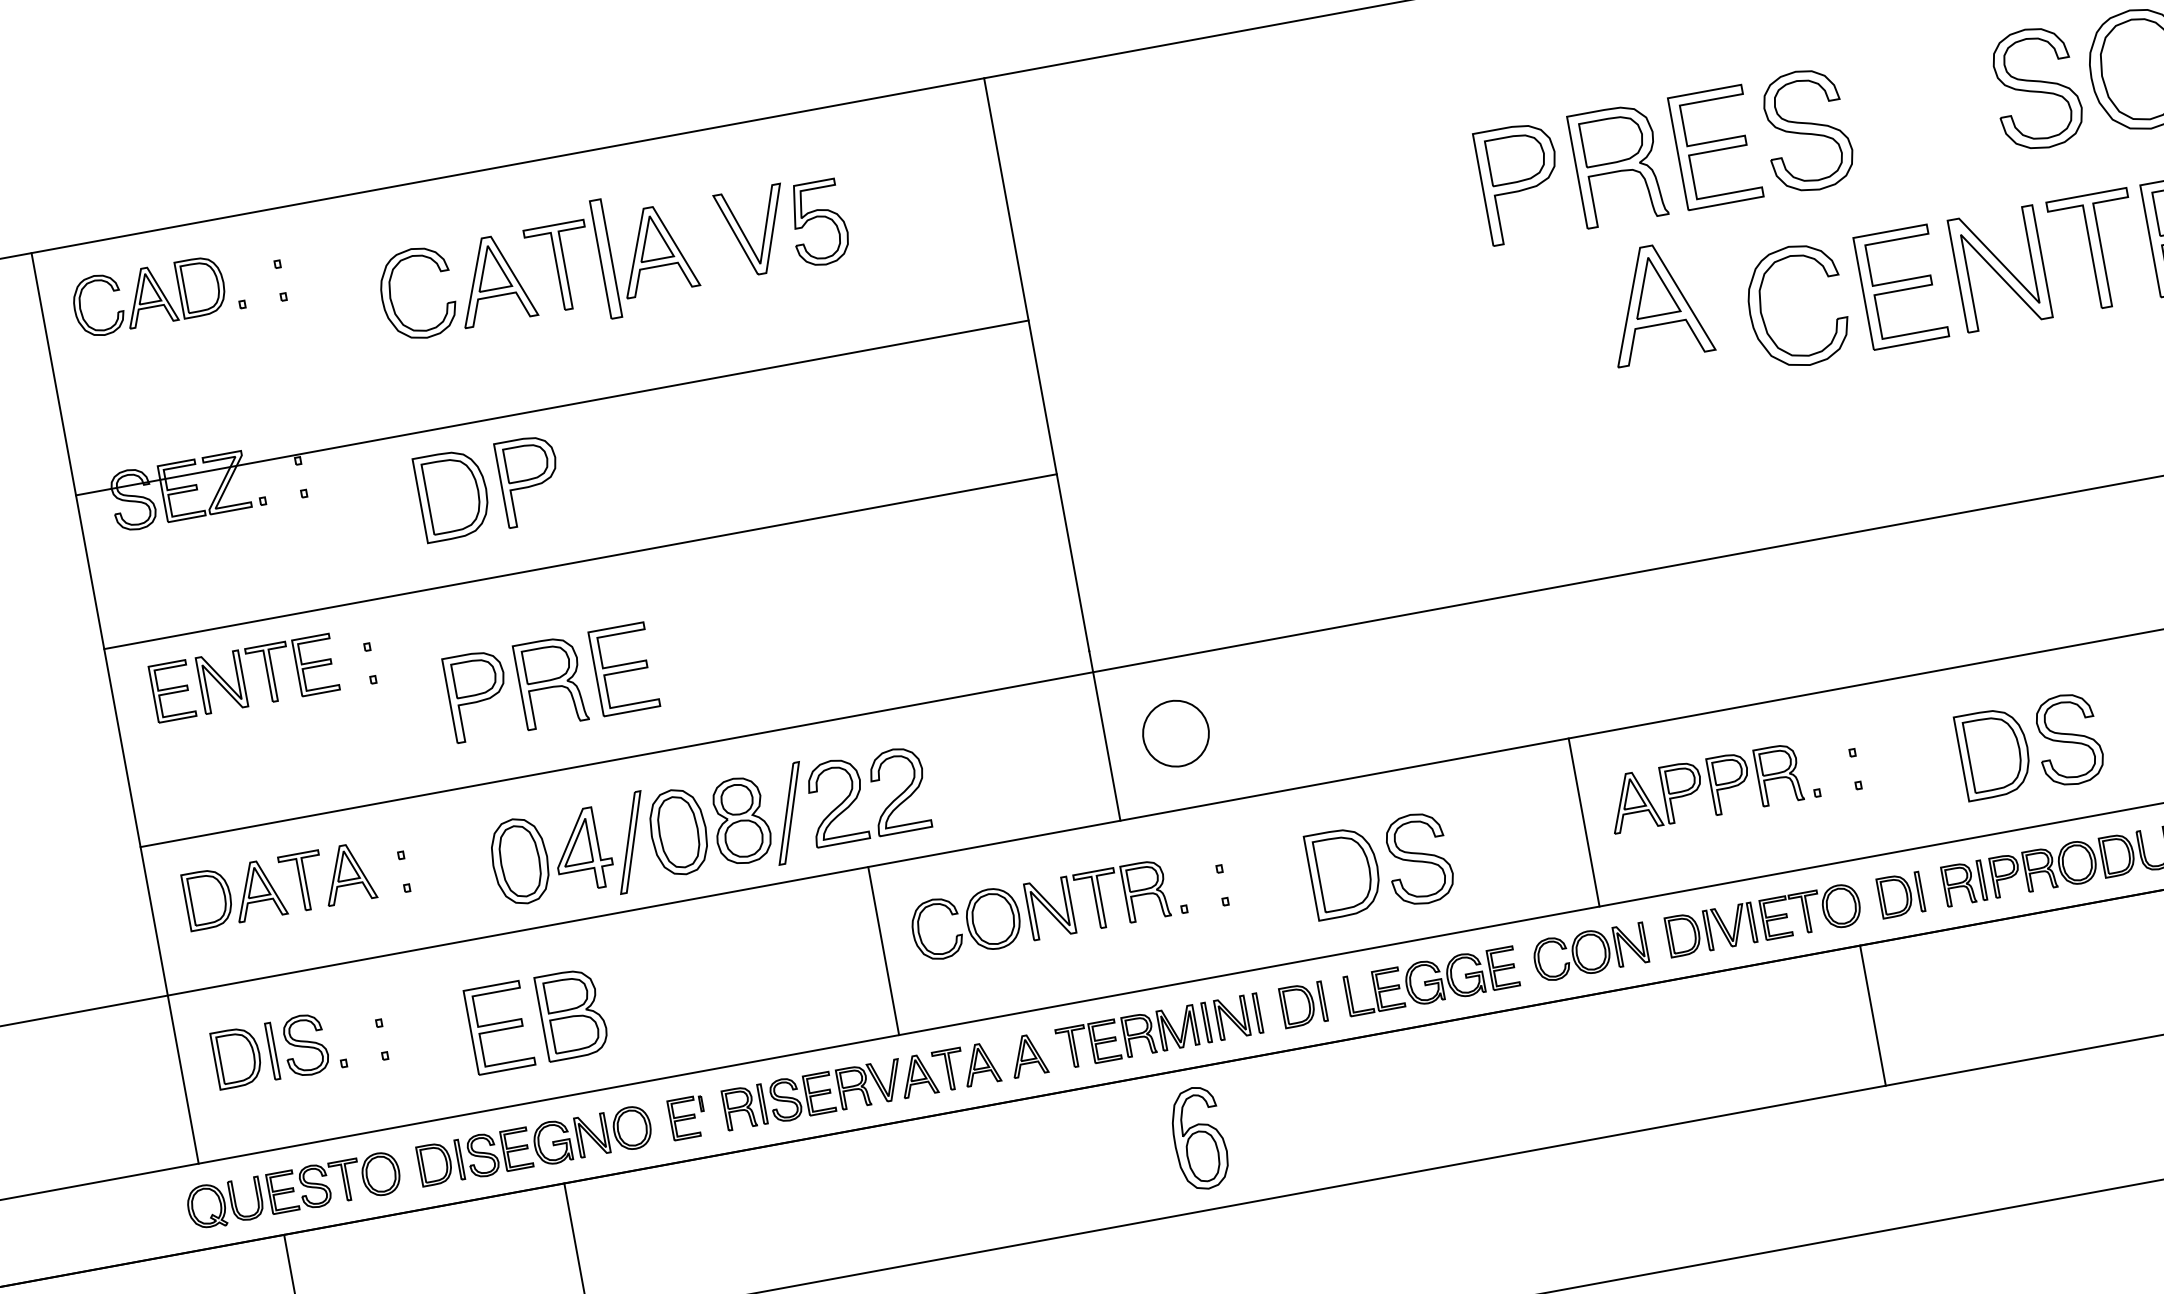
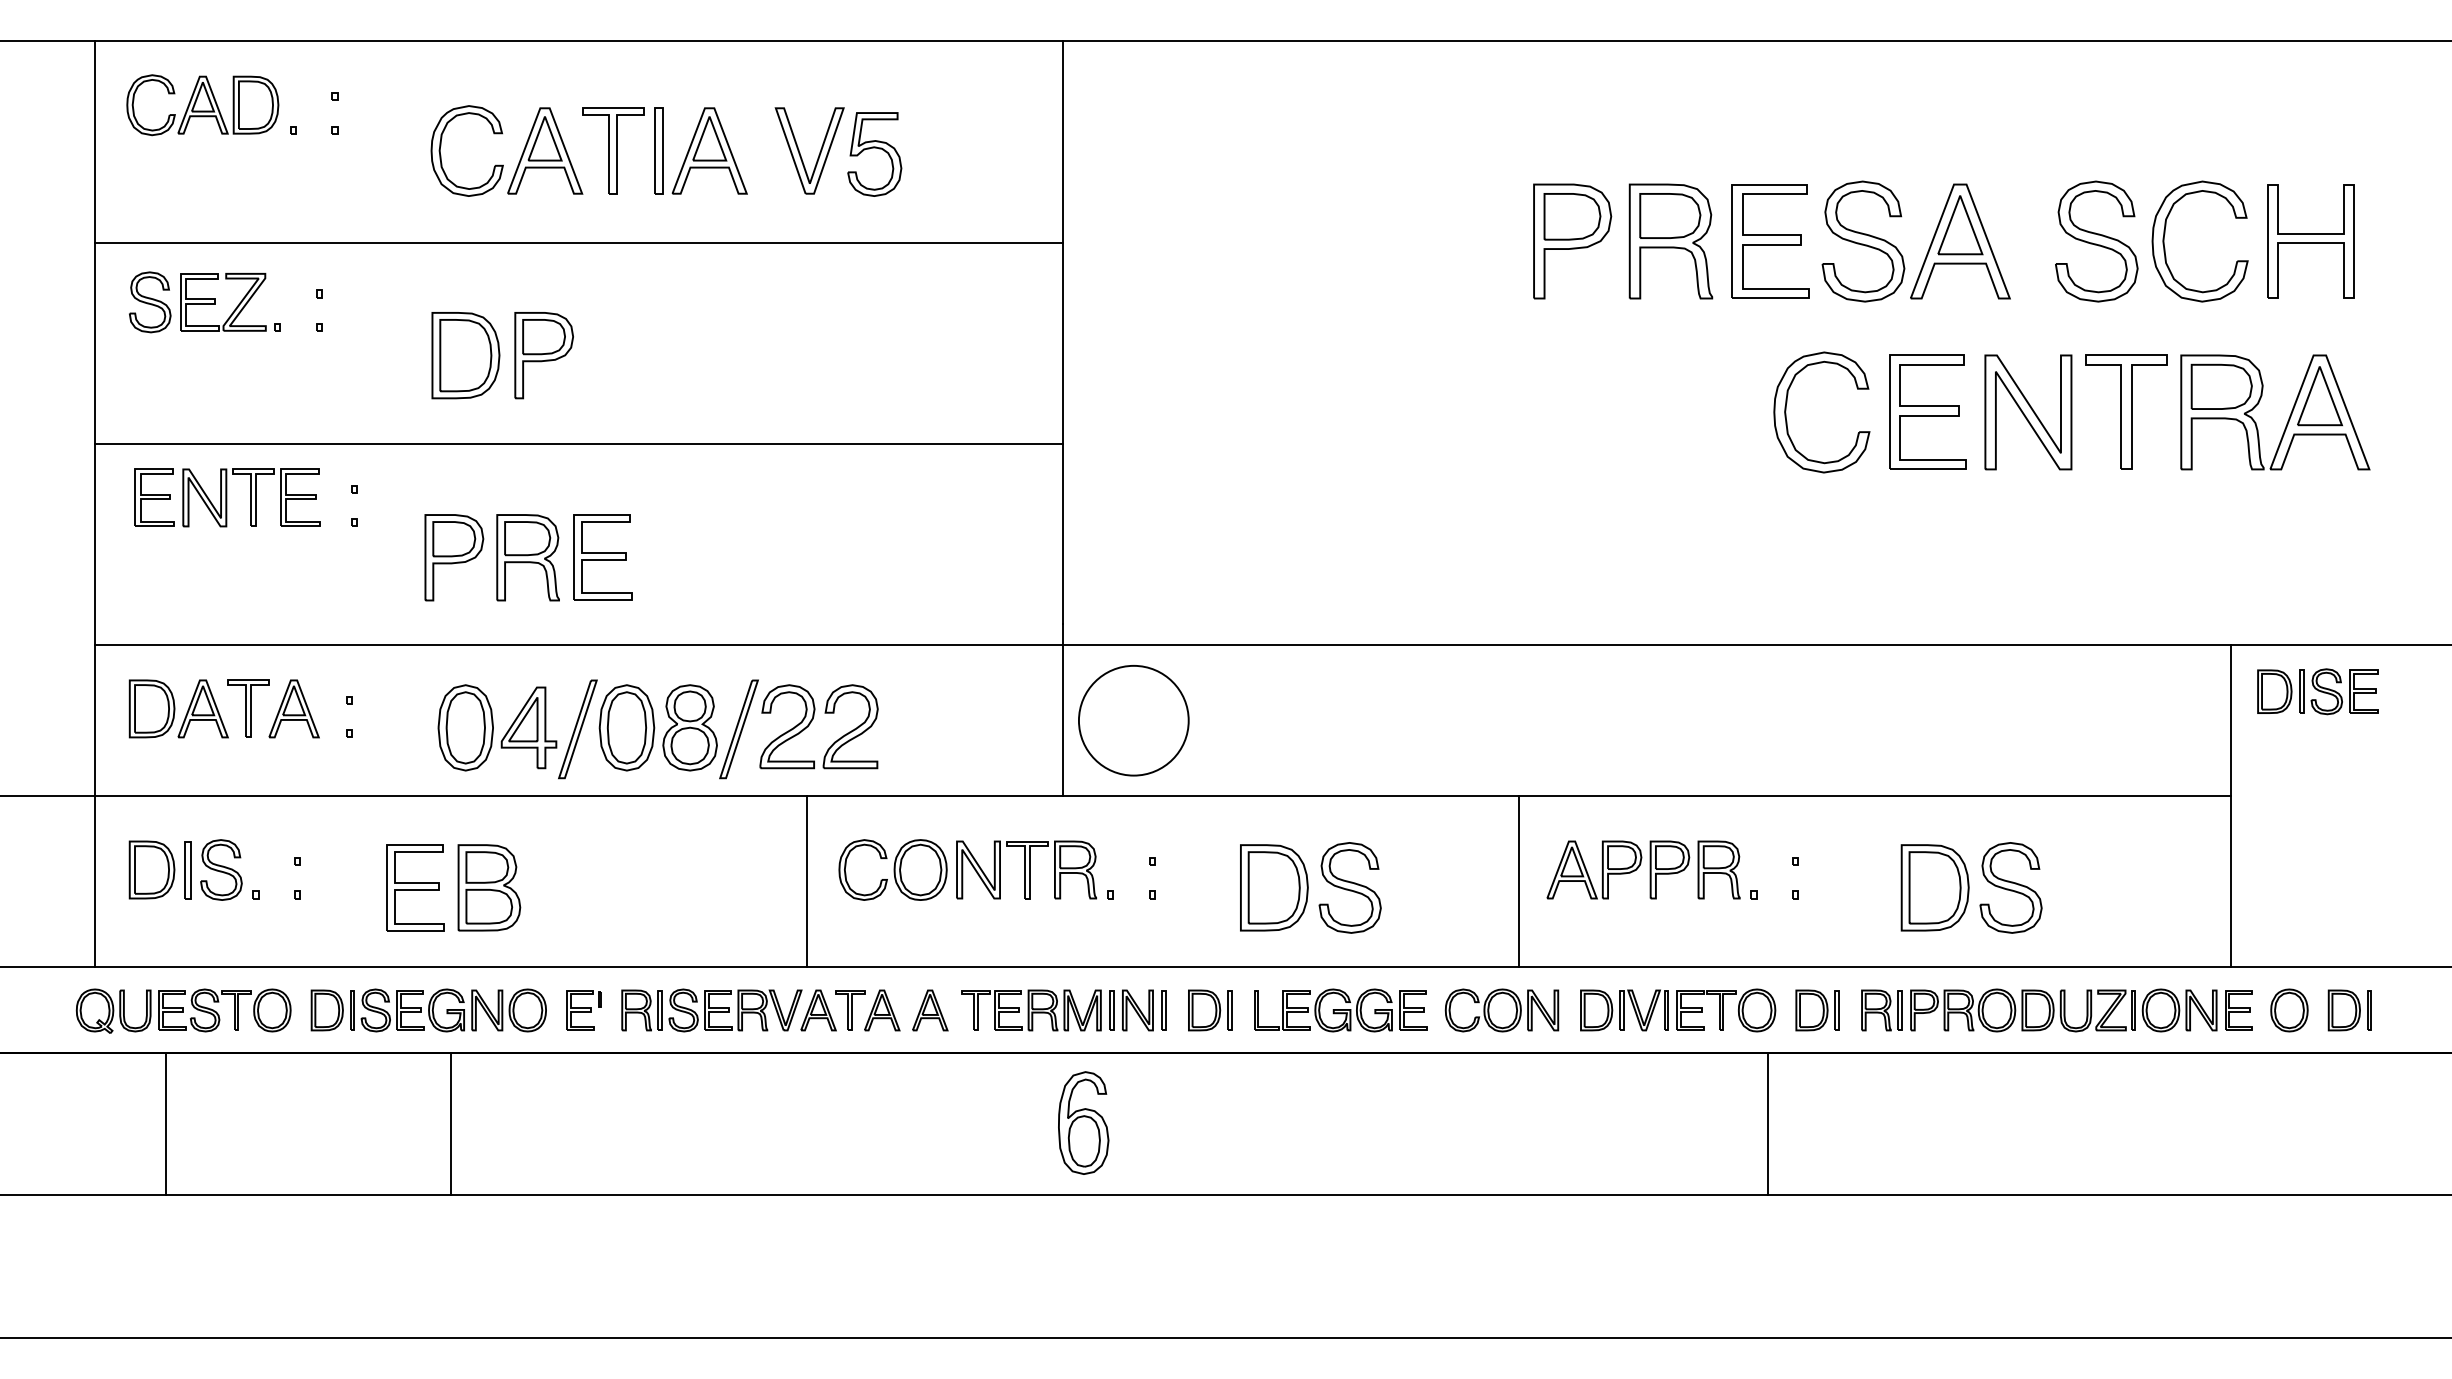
part: (605, 258) -> (658, 150), size x0.71
part: (1656, 302) -> (1960, 241), moved
line: (551, 407) -> (578, 242), moved
circle: (1175, 733) -> (1133, 720), size x1.67

